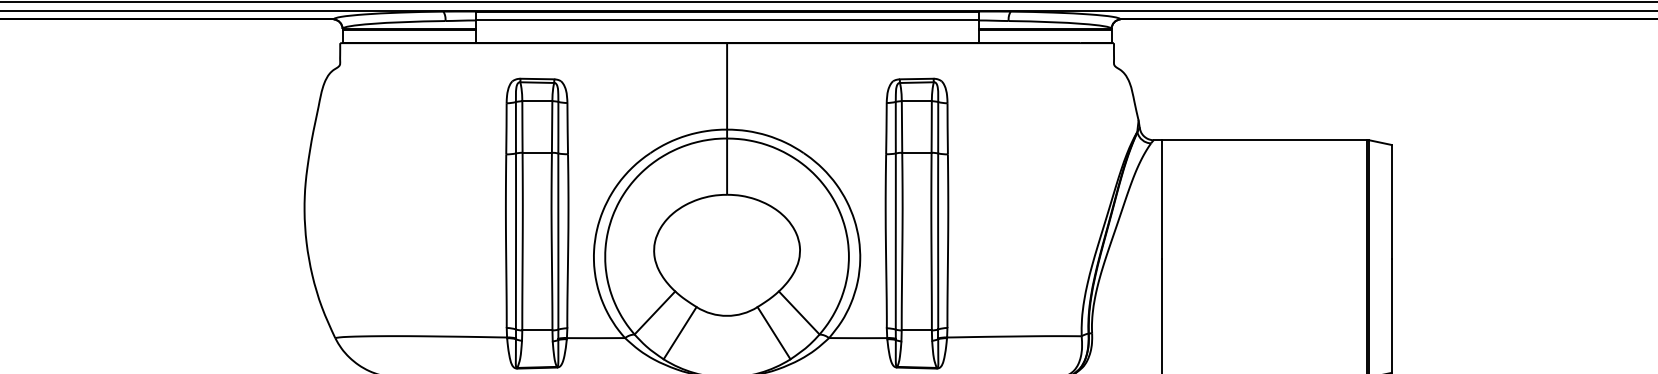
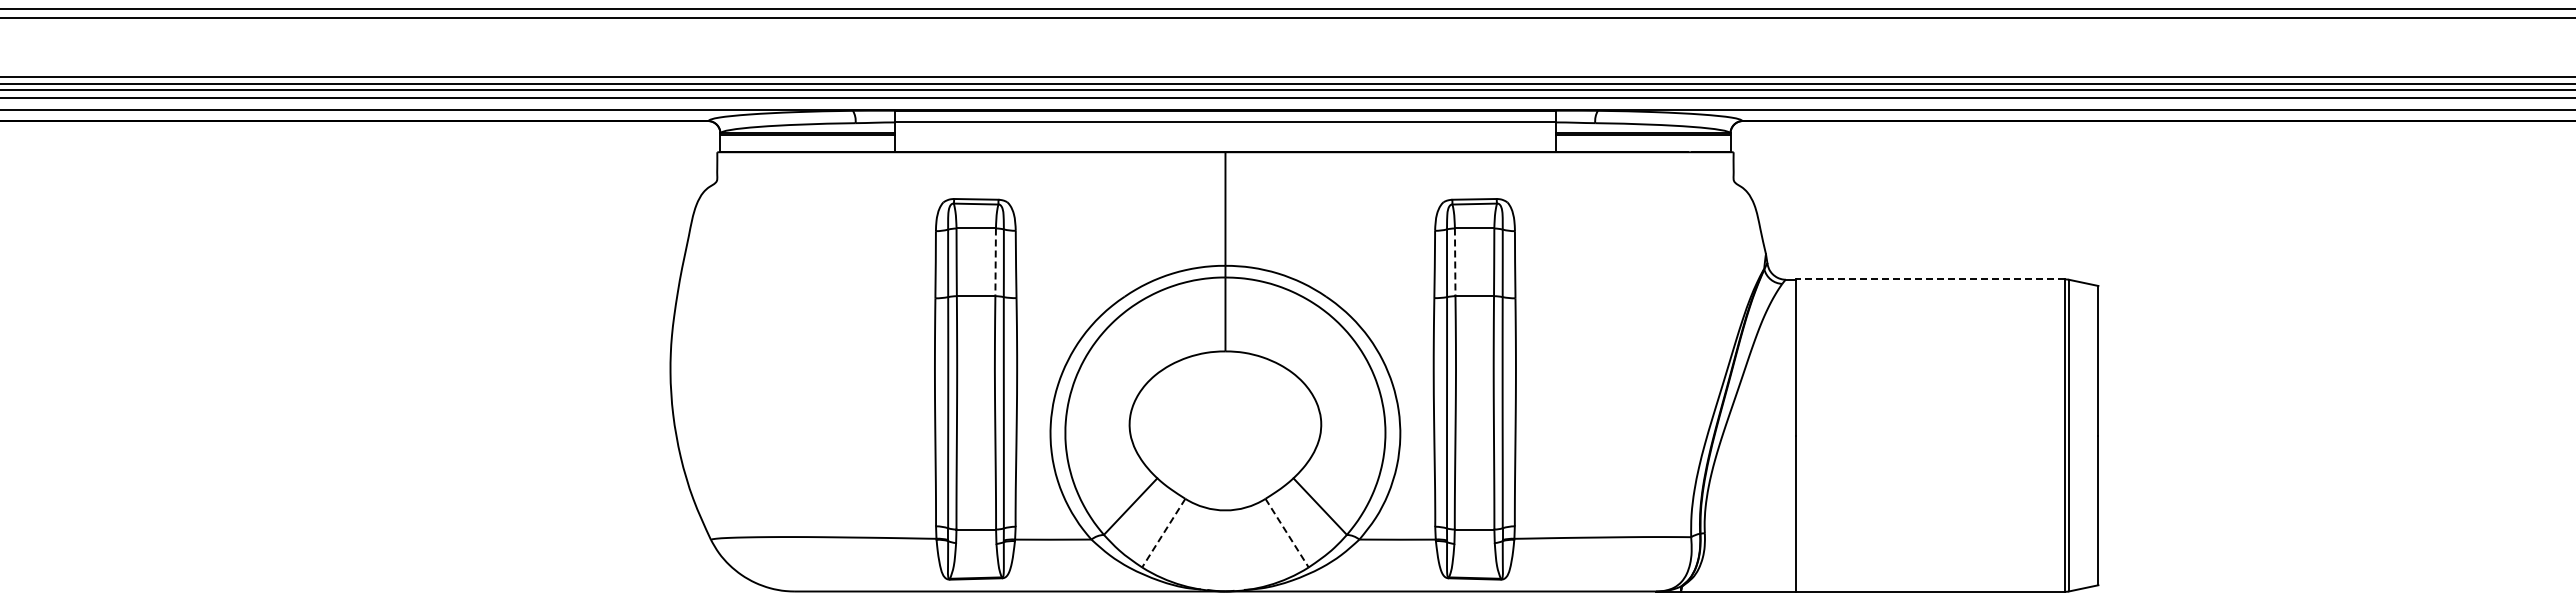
line: (552, 127) -> (995, 262), solid -> dashed
line: (902, 127) -> (1455, 262), solid -> dashed
line: (1263, 140) -> (1930, 279), solid -> dashed
line: (679, 333) -> (1163, 533), solid -> dashed
line: (774, 333) -> (1287, 533), solid -> dashed

